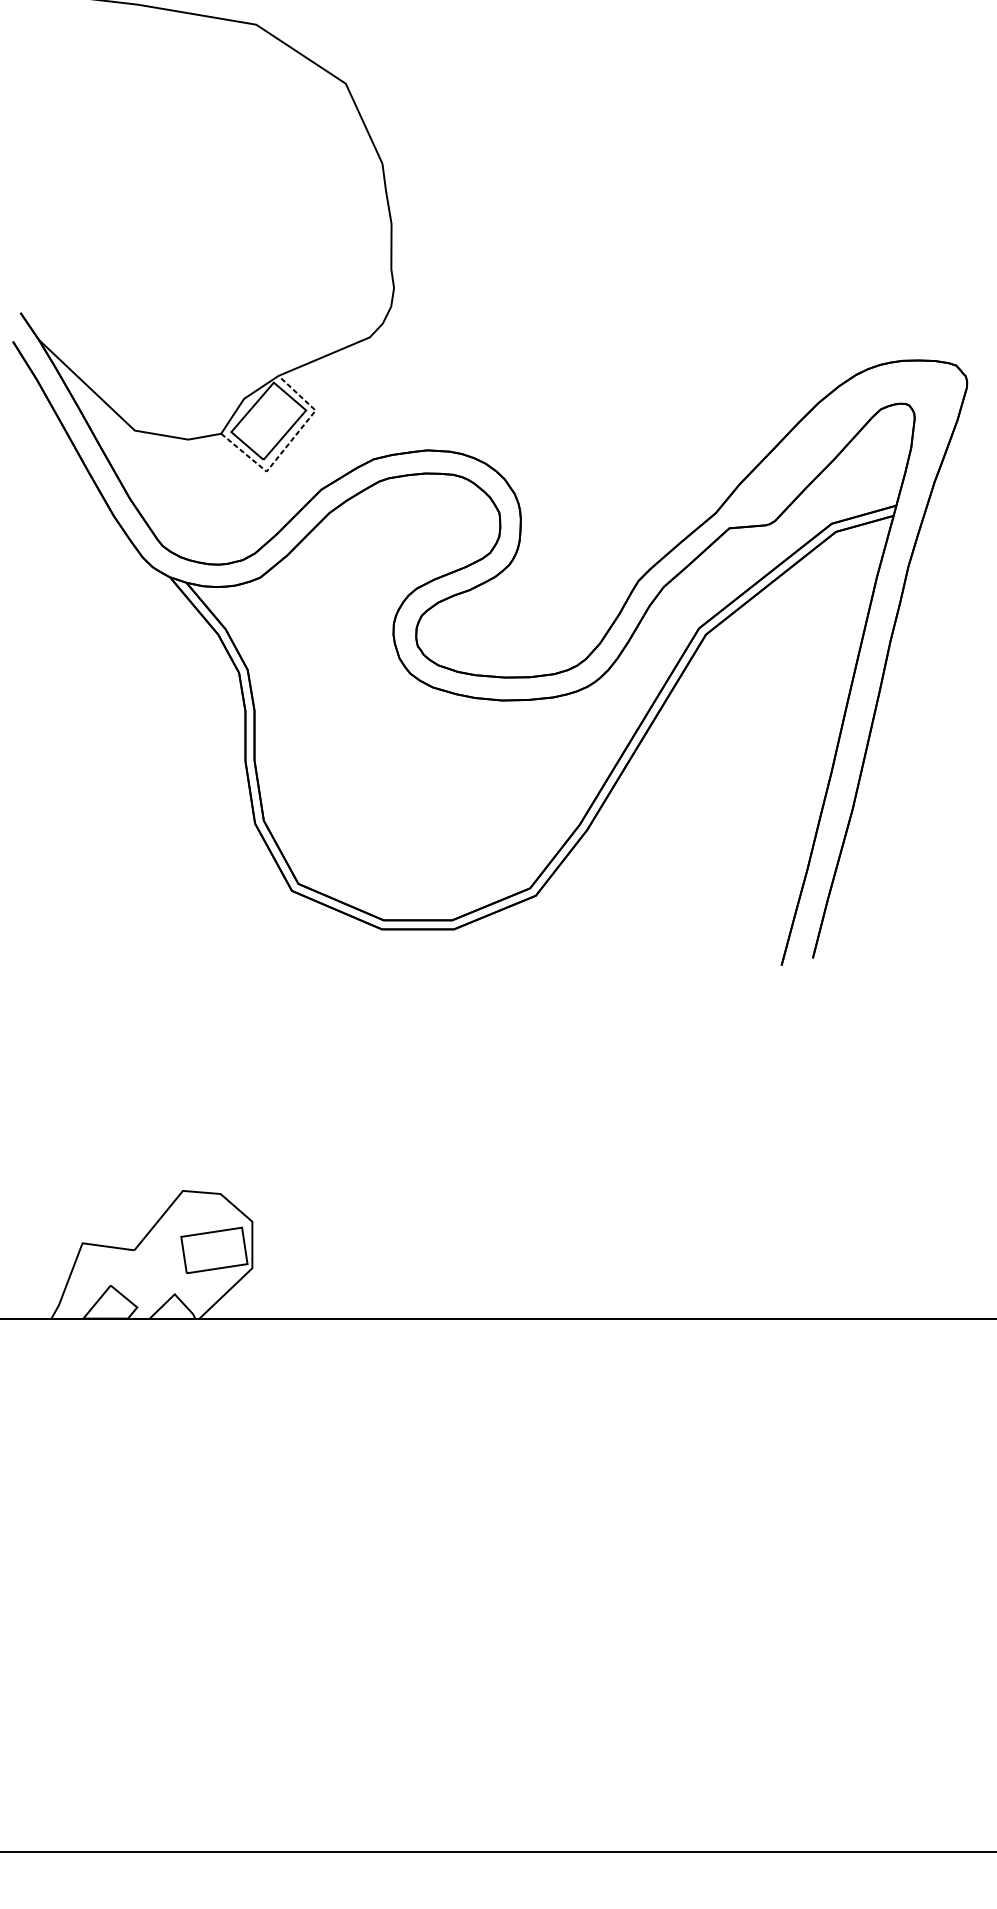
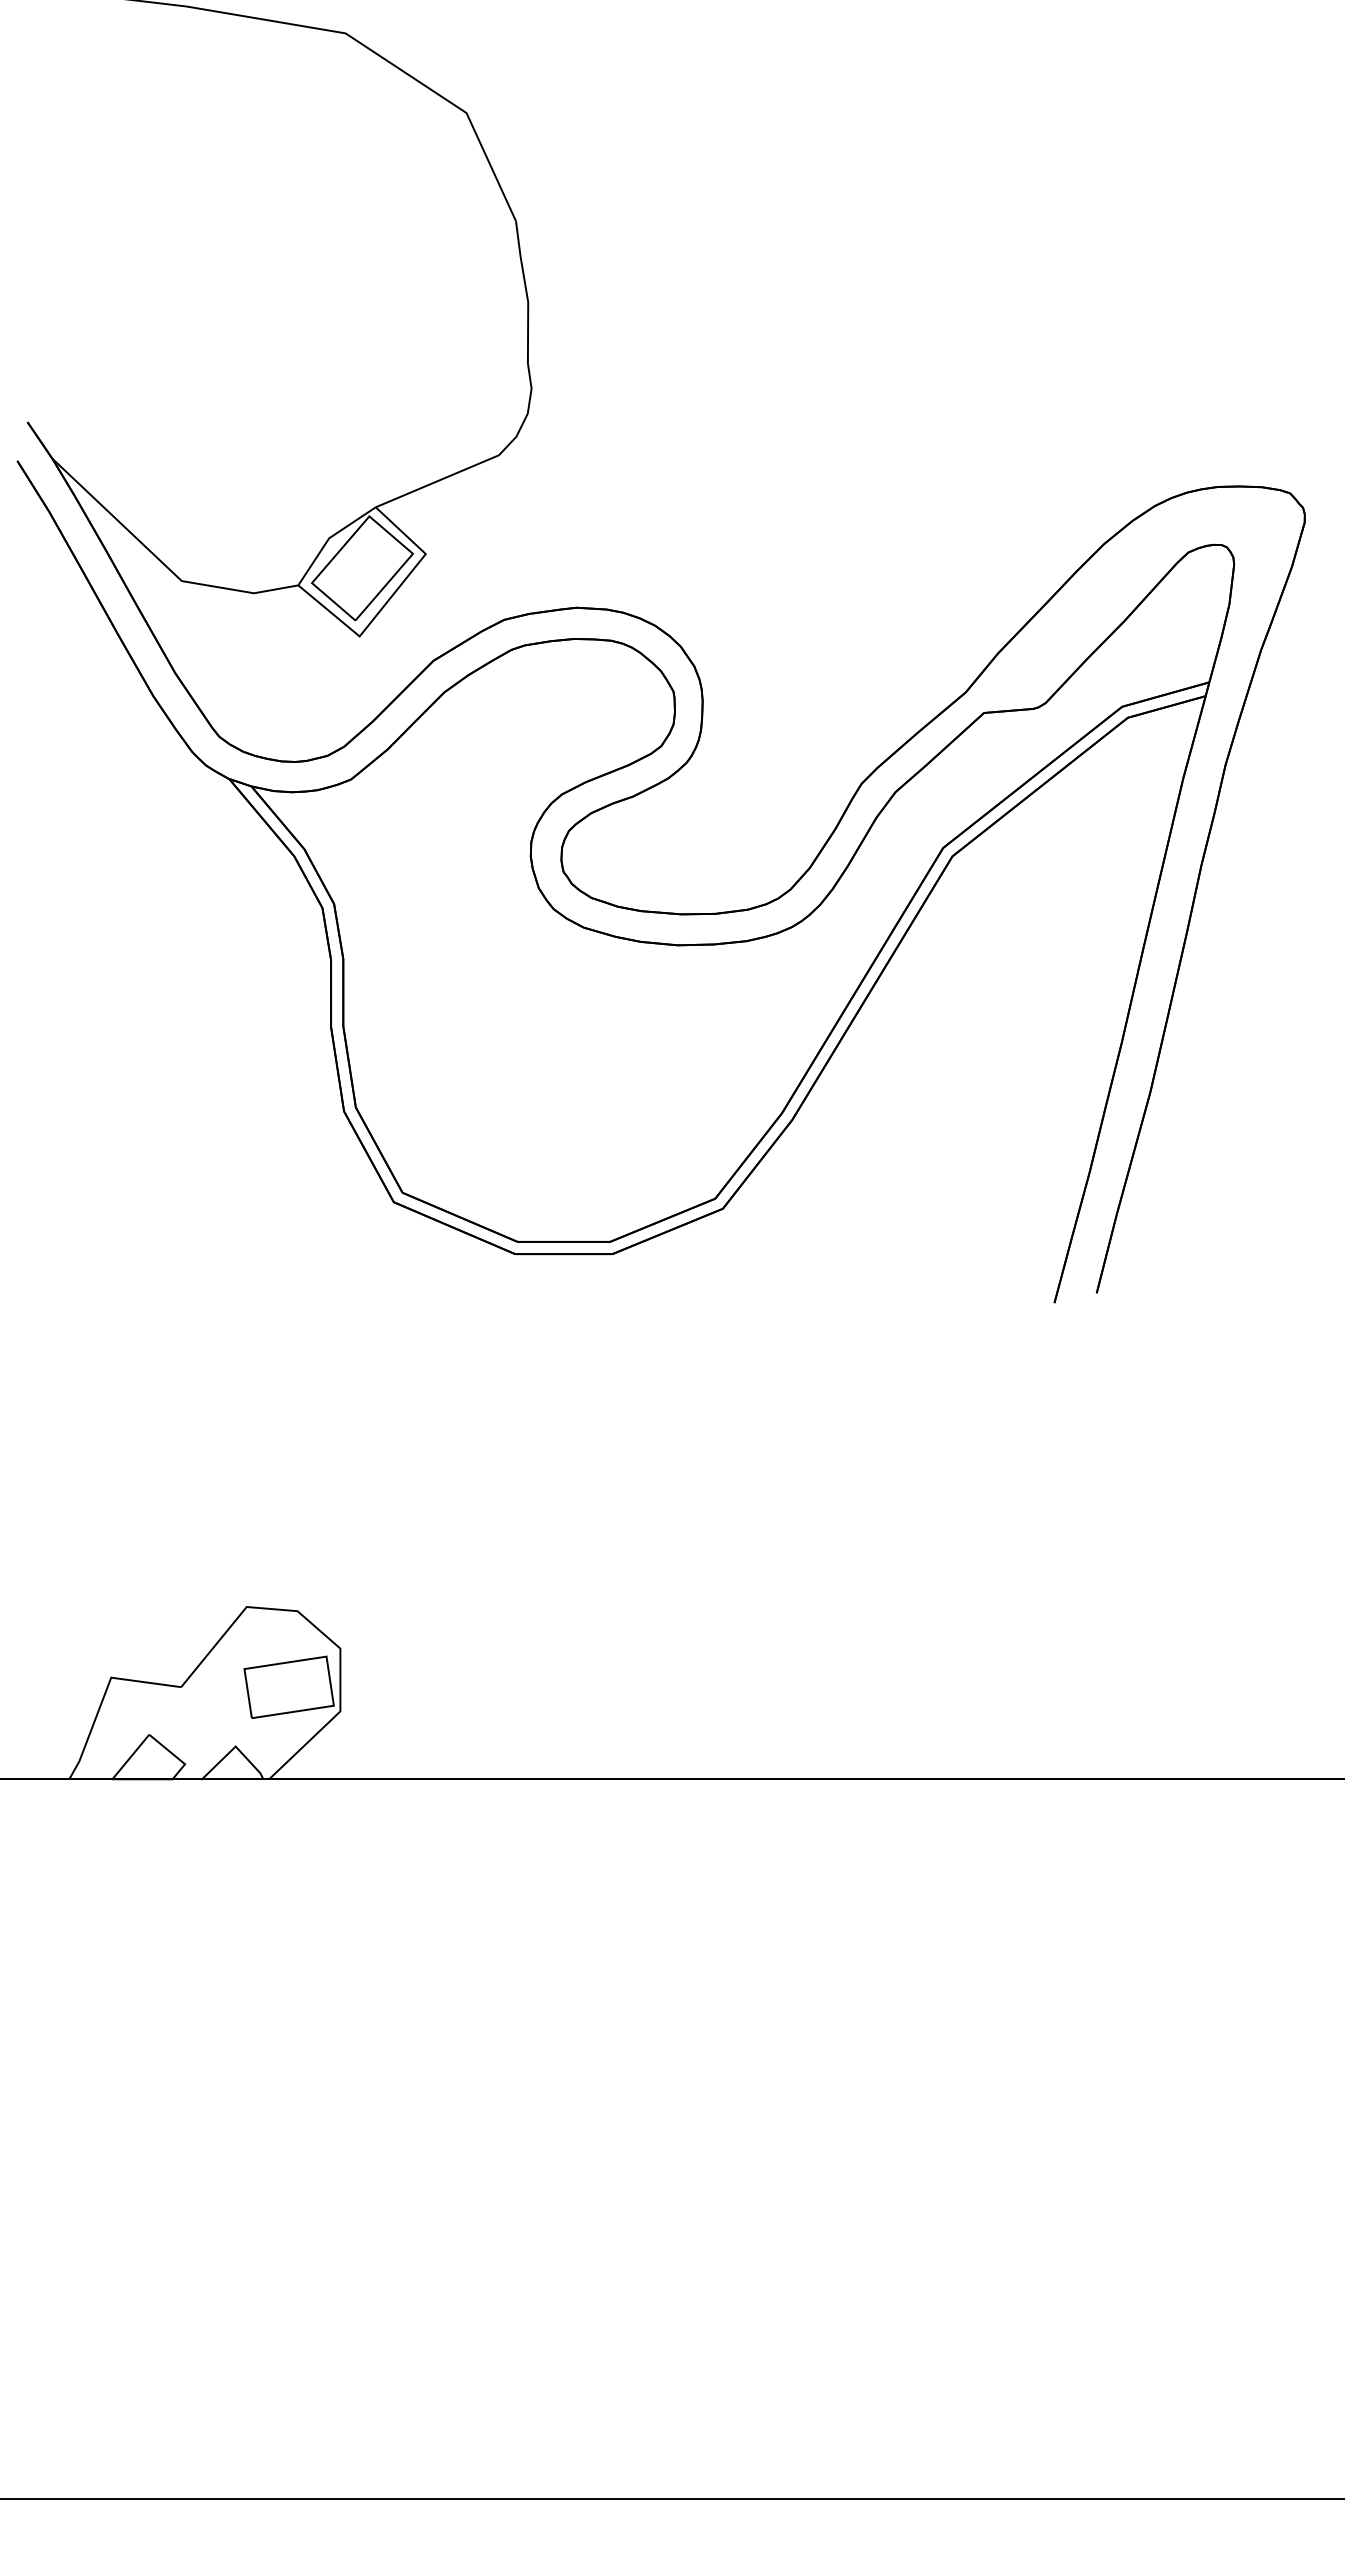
line: (288, 444) -> (389, 599), dashed -> solid

